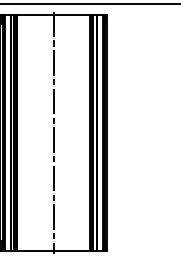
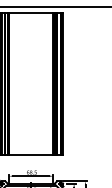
line: (54, 131) -> (31, 83), removed

